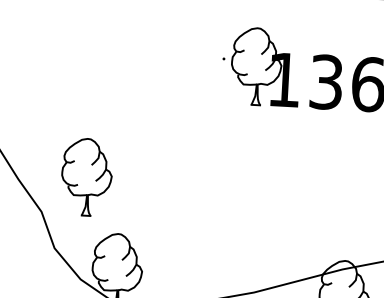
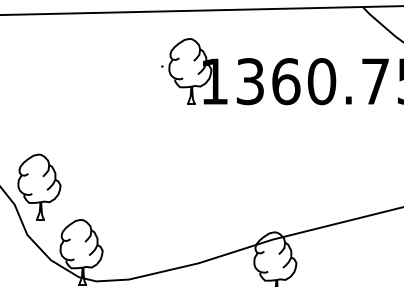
part: (86, 176) -> (39, 186), moved

